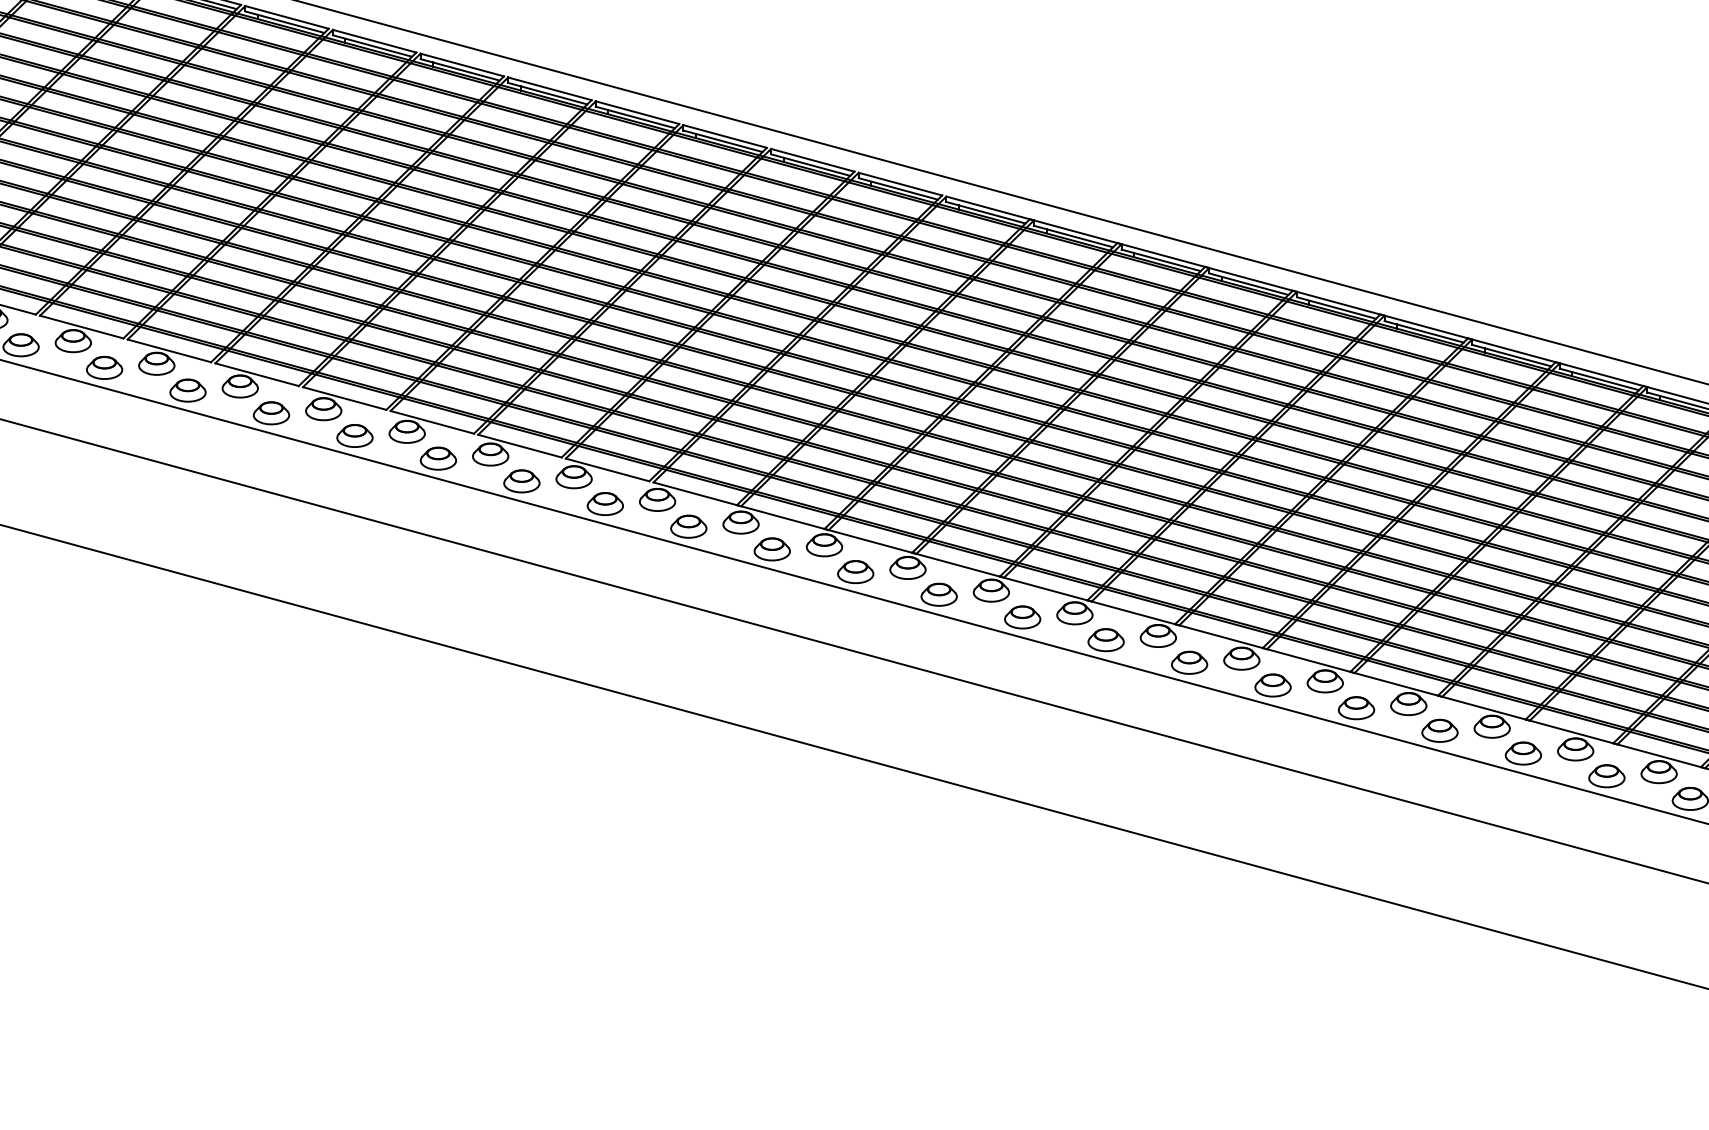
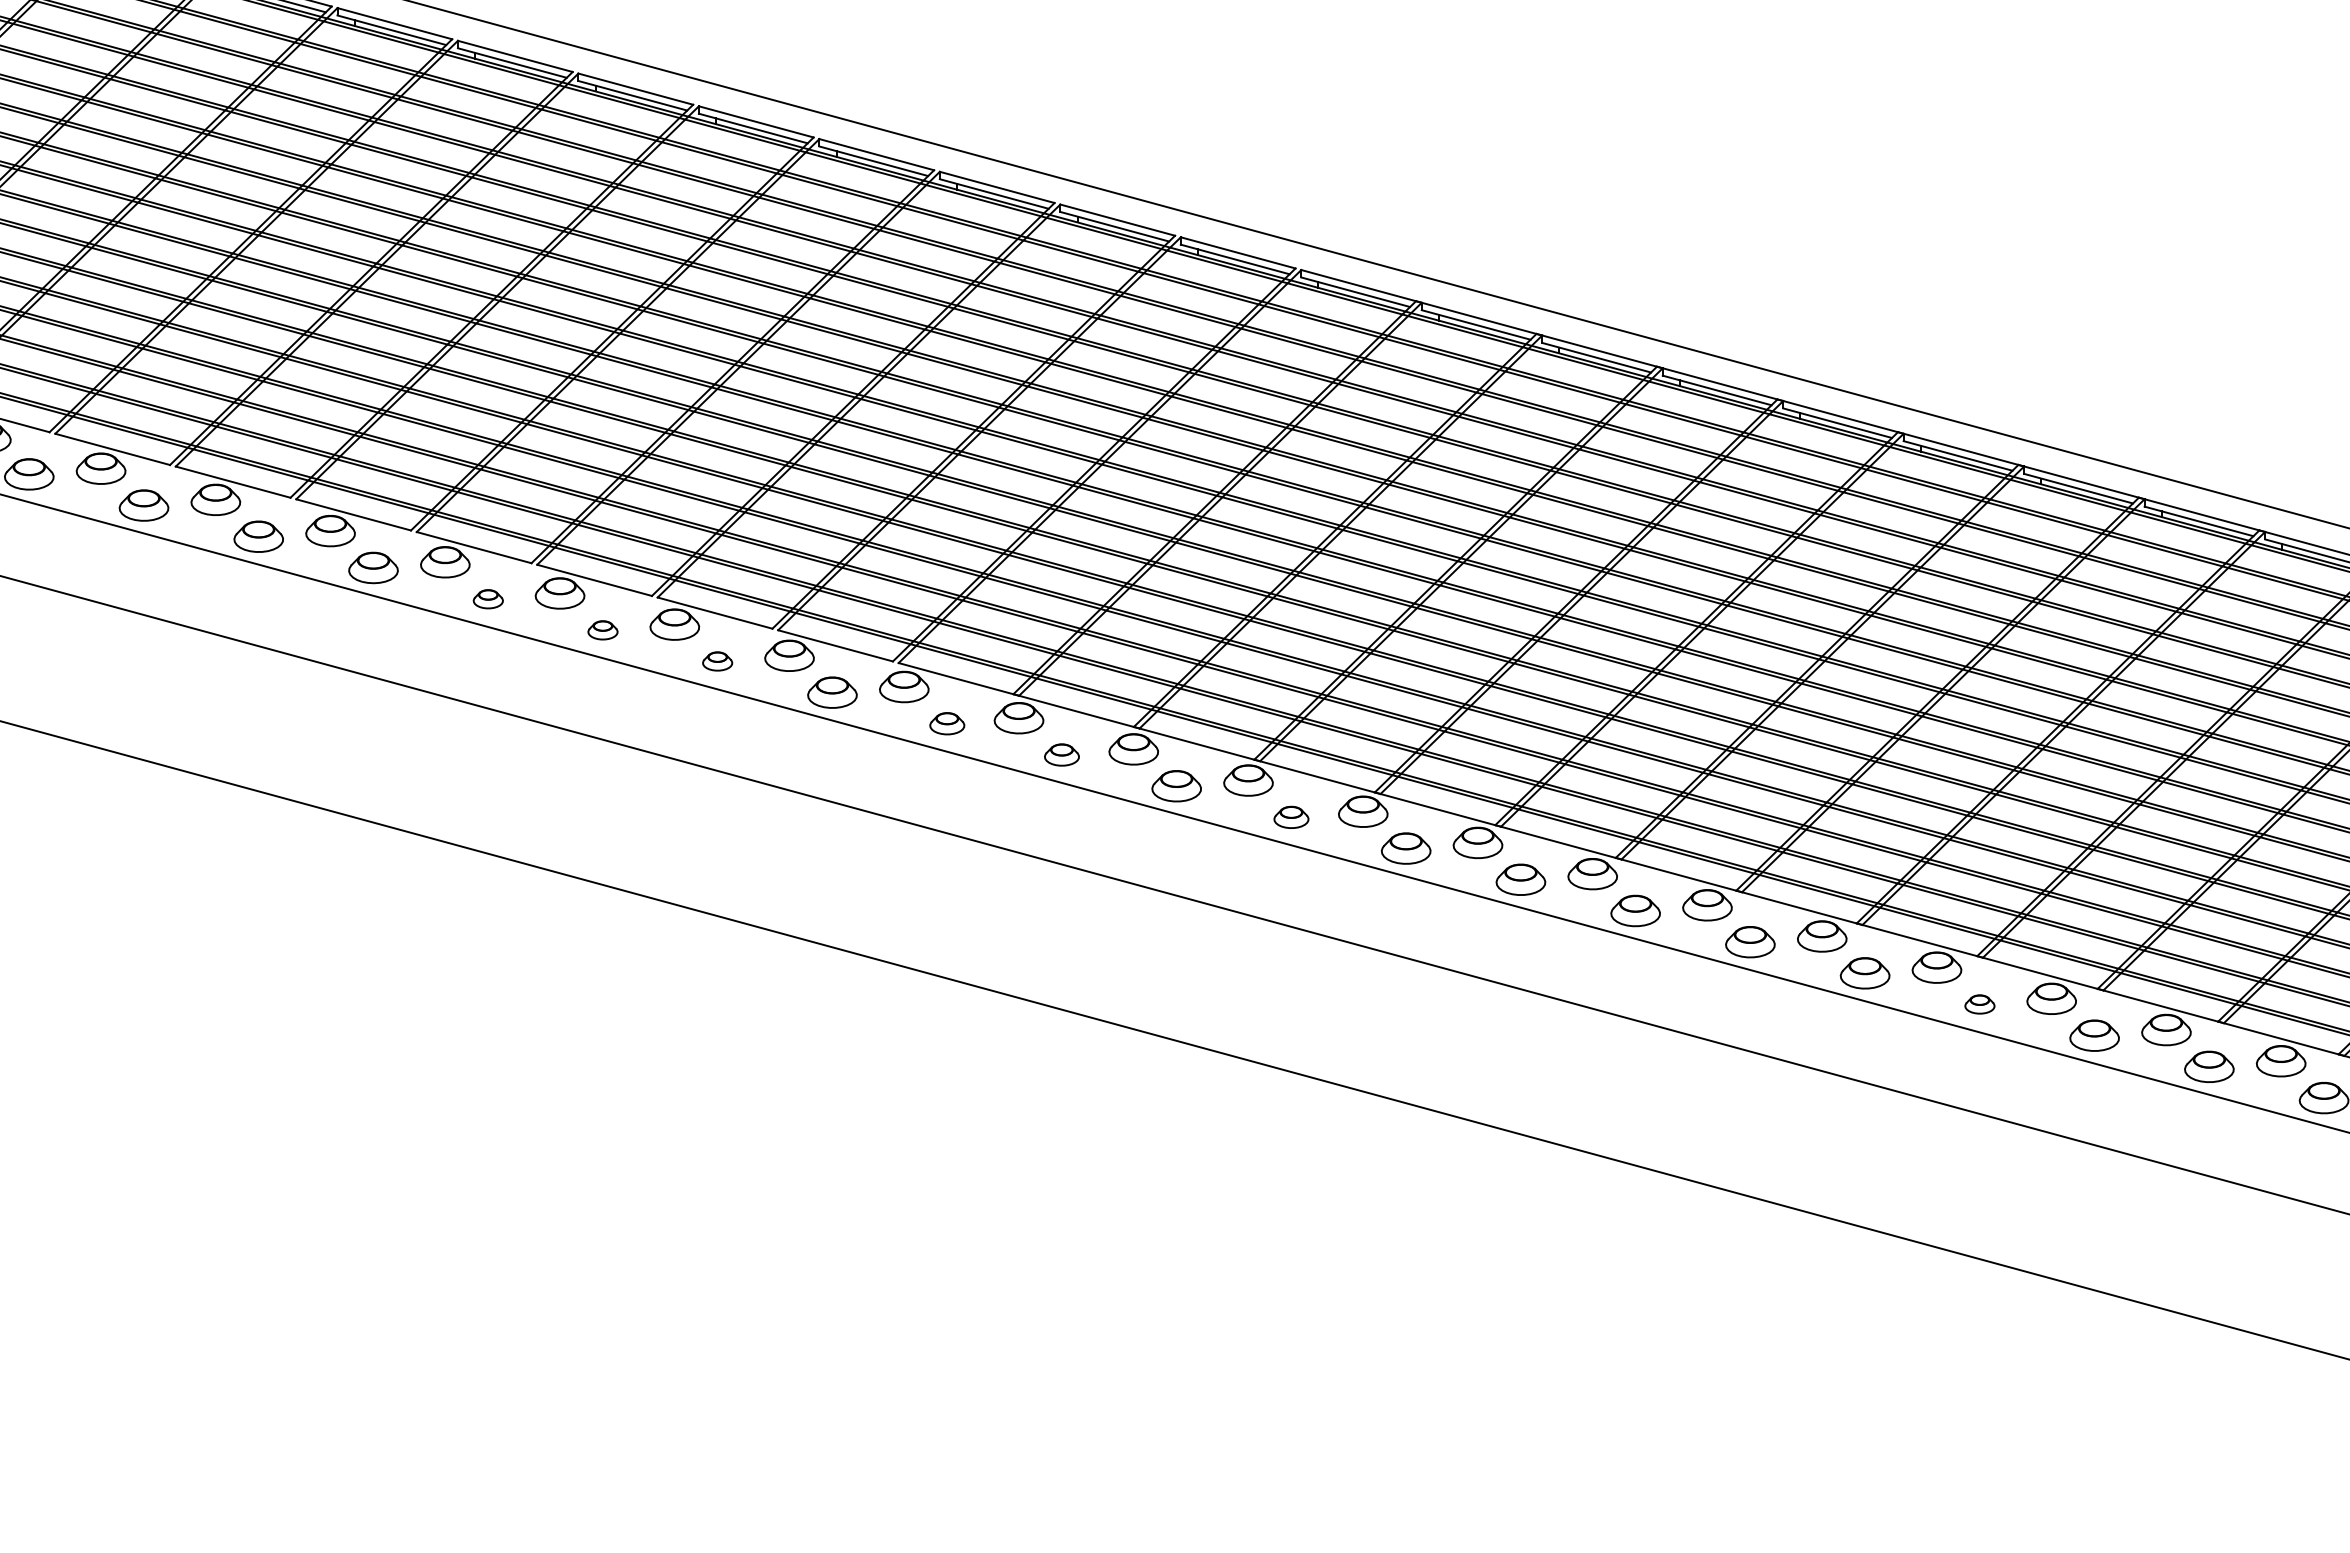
part: (355, 436) -> (488, 599), size x0.6
part: (438, 458) -> (602, 630), size x0.6
part: (521, 481) -> (717, 661), size x0.6
part: (689, 526) -> (947, 723), size x0.7
part: (771, 548) -> (1061, 754), size x0.7
part: (939, 594) -> (1291, 817), size x0.7
part: (1439, 730) -> (1979, 1004), size x0.6

